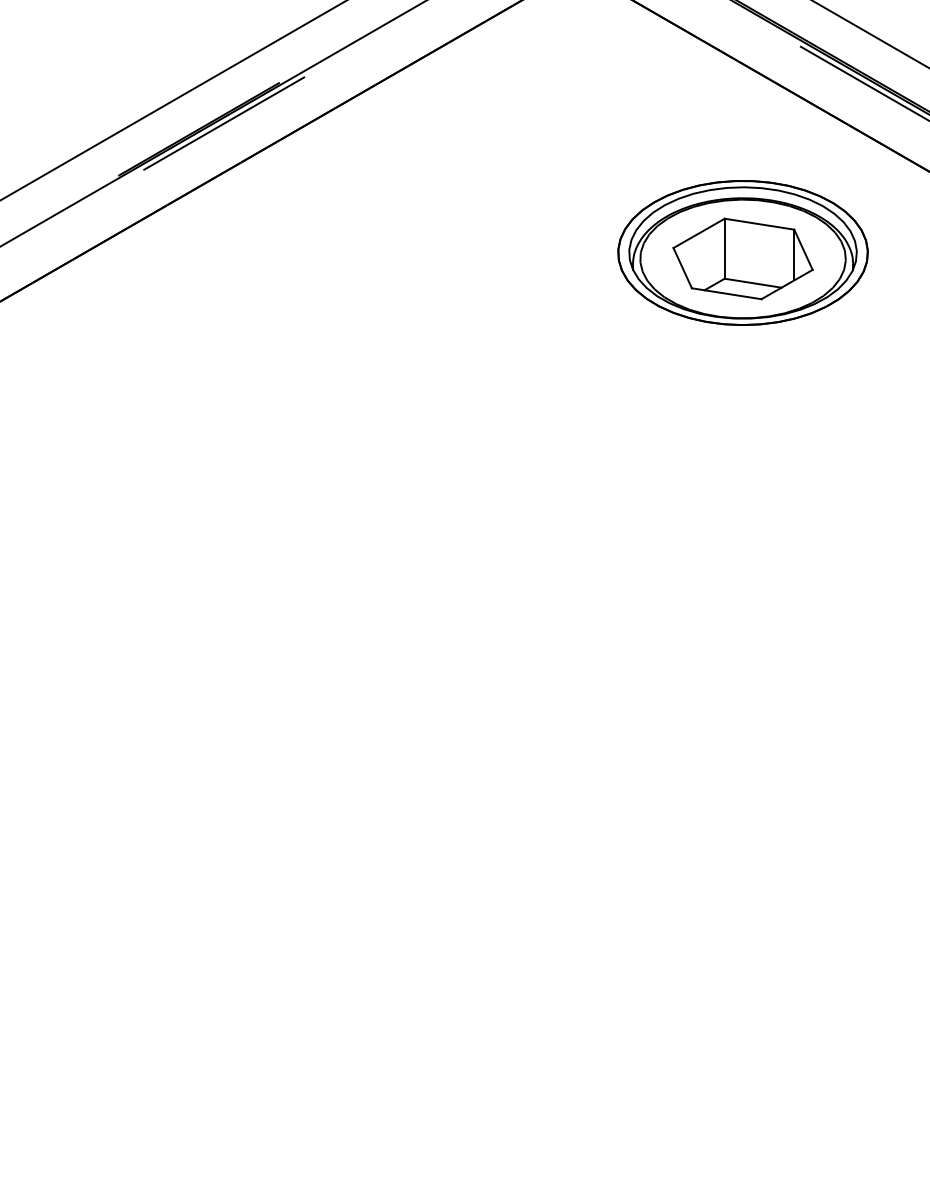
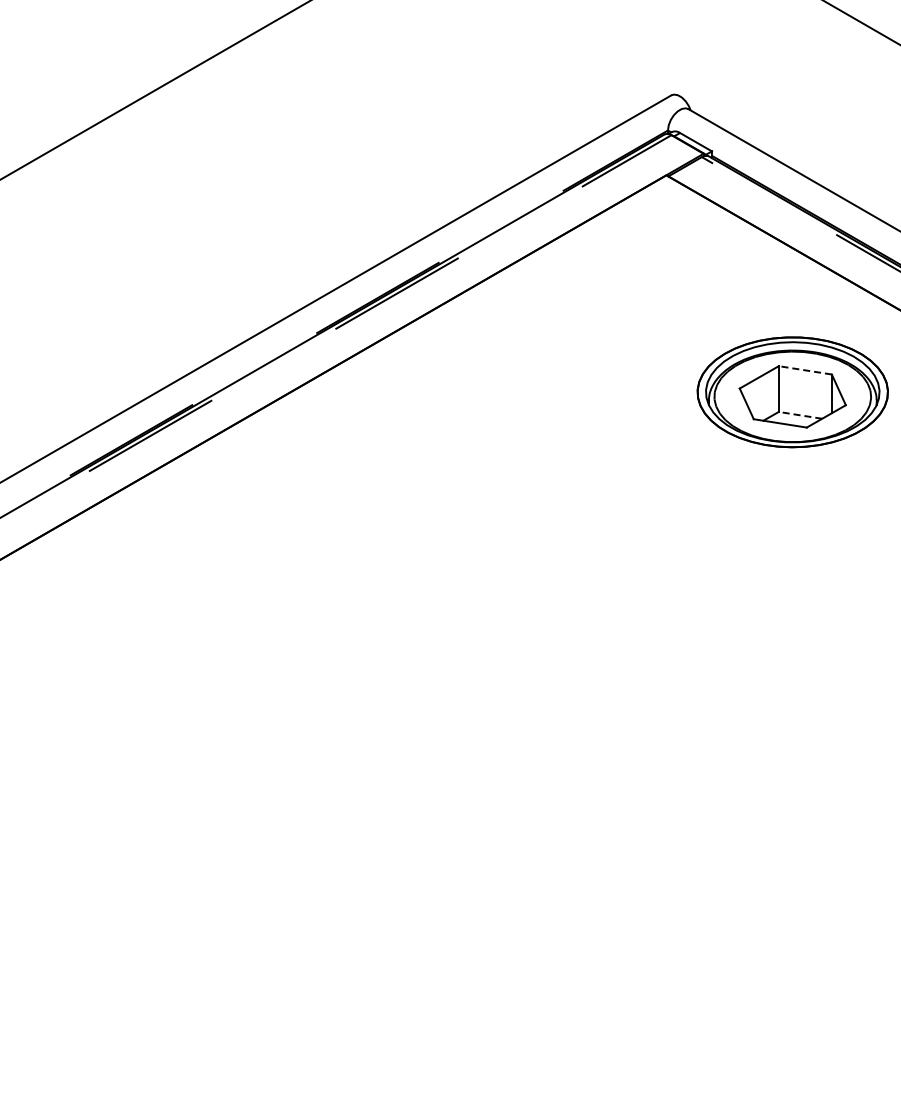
line: (759, 224) -> (805, 370), solid -> dashed
line: (753, 283) -> (800, 415), solid -> dashed

